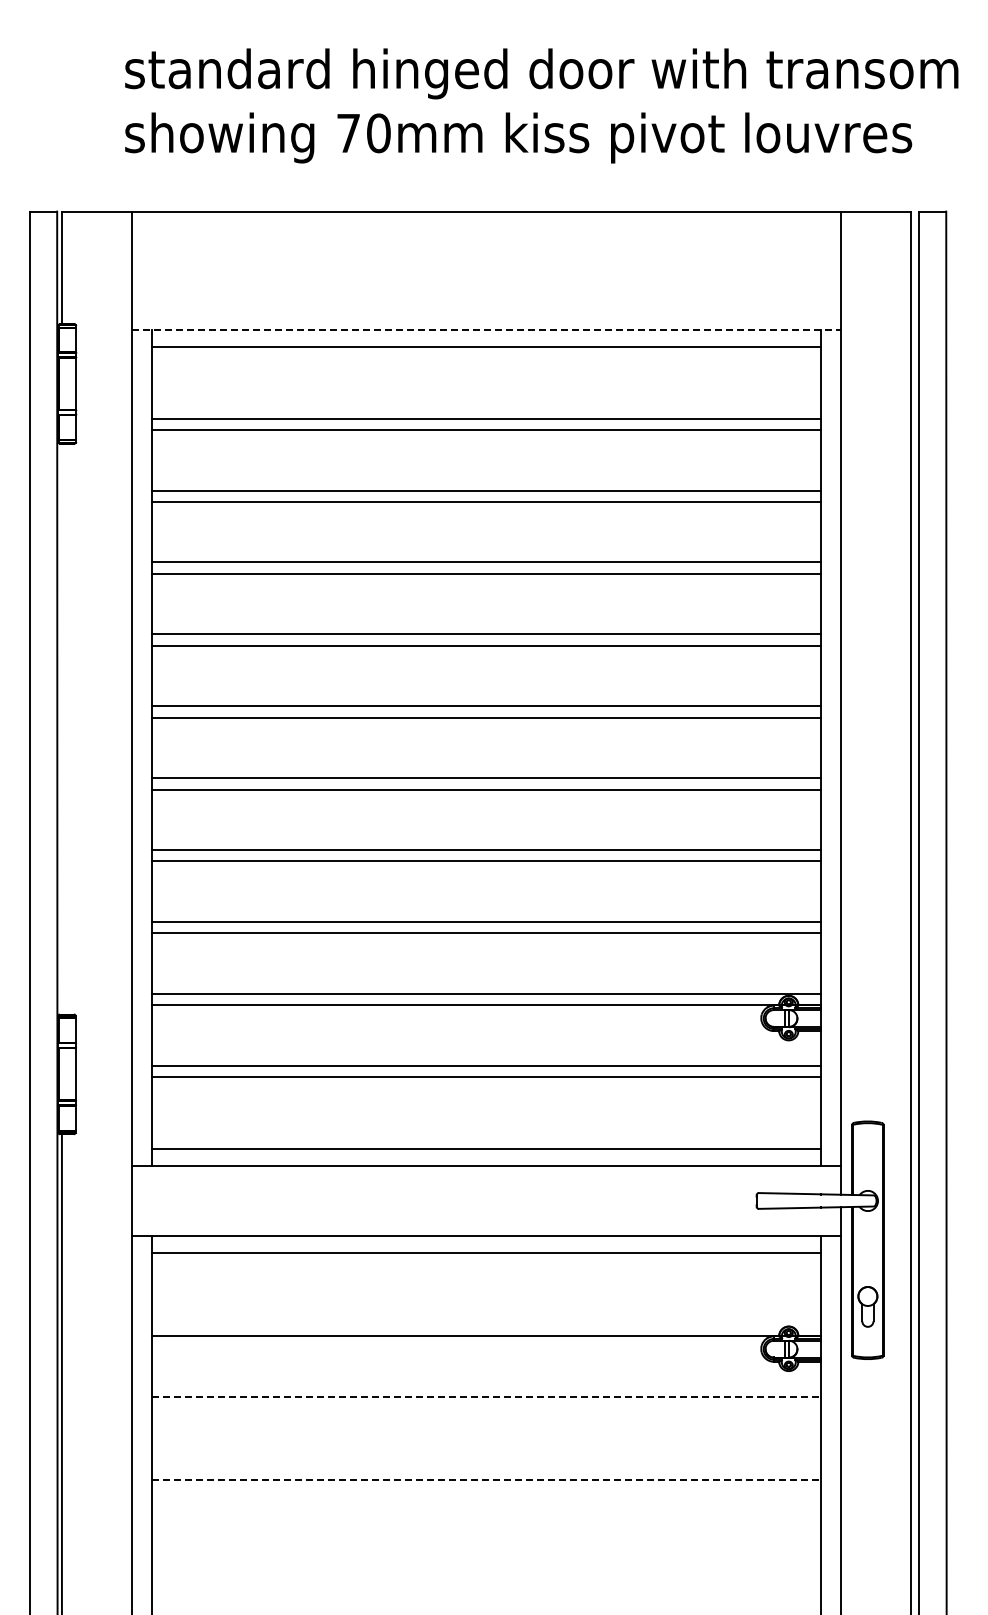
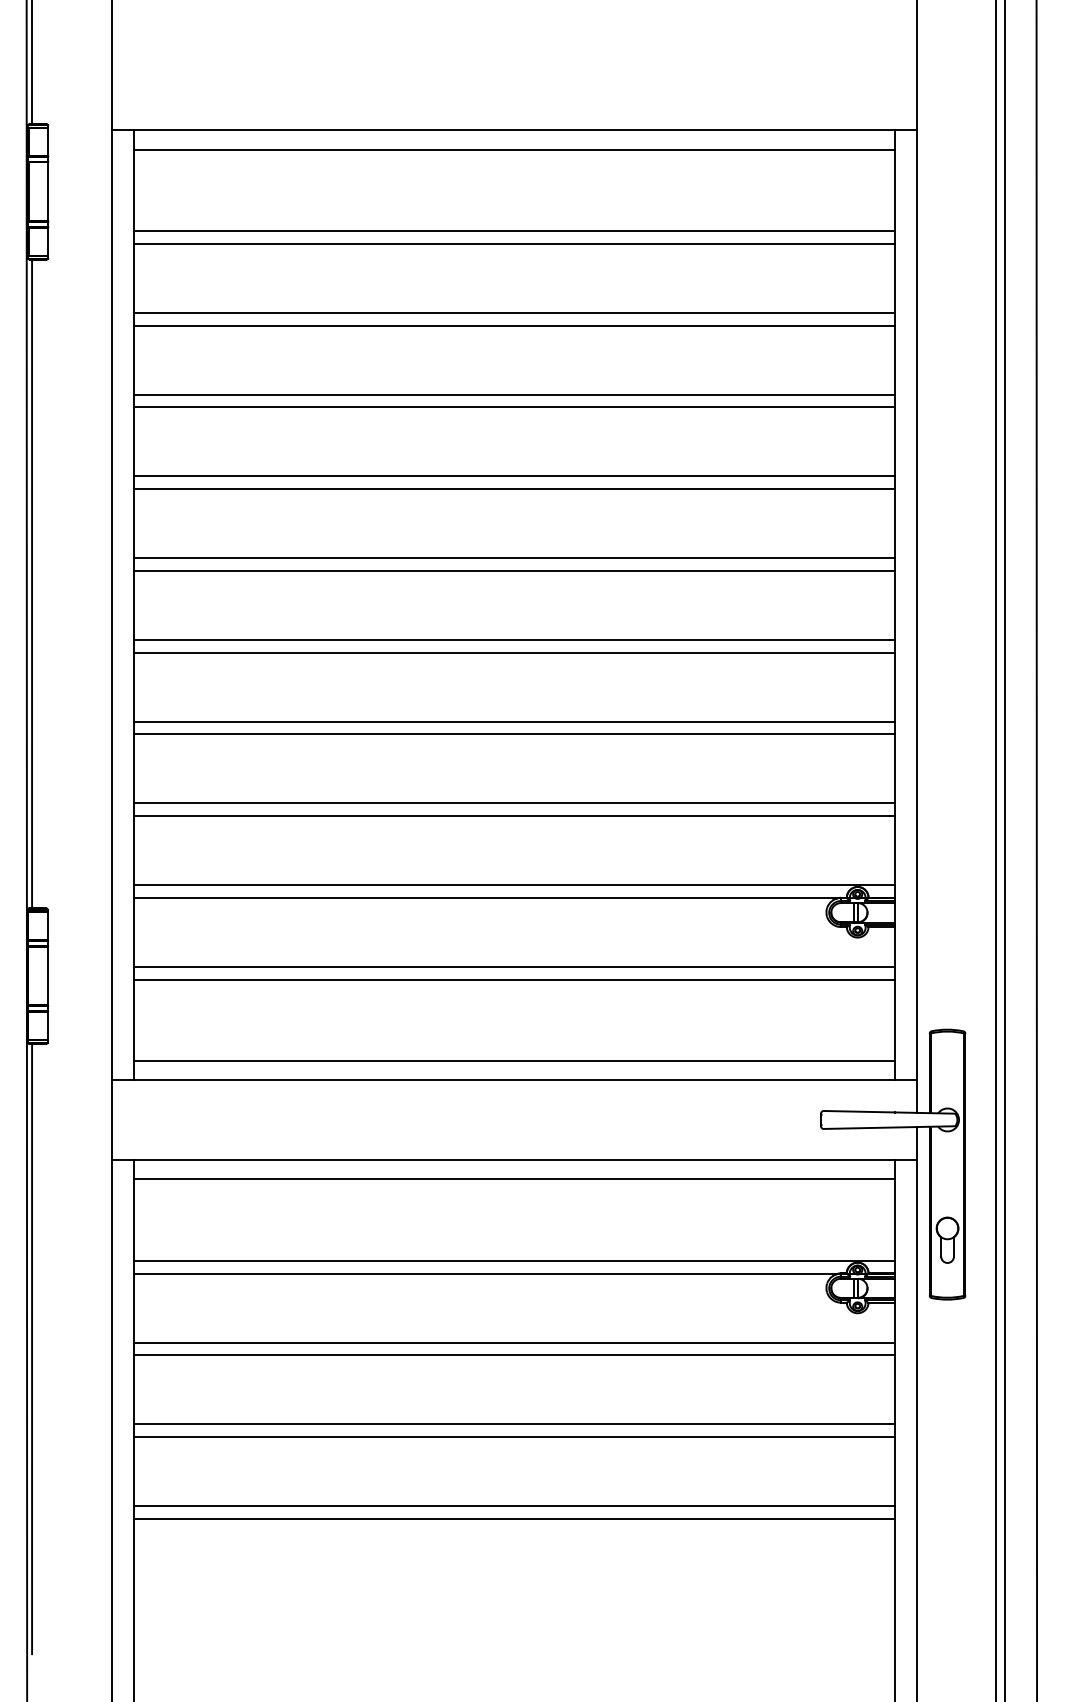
line: (486, 329) -> (514, 130), dashed -> solid
line: (61, 728) -> (31, 583), added
line: (486, 1324) -> (514, 1260), added
line: (486, 1396) -> (514, 1342), dashed -> solid
line: (486, 1408) -> (514, 1355), added
line: (486, 1468) -> (514, 1423), added
line: (486, 1480) -> (514, 1437), dashed -> solid
line: (486, 1540) -> (514, 1505), added
line: (486, 1552) -> (514, 1519), added

